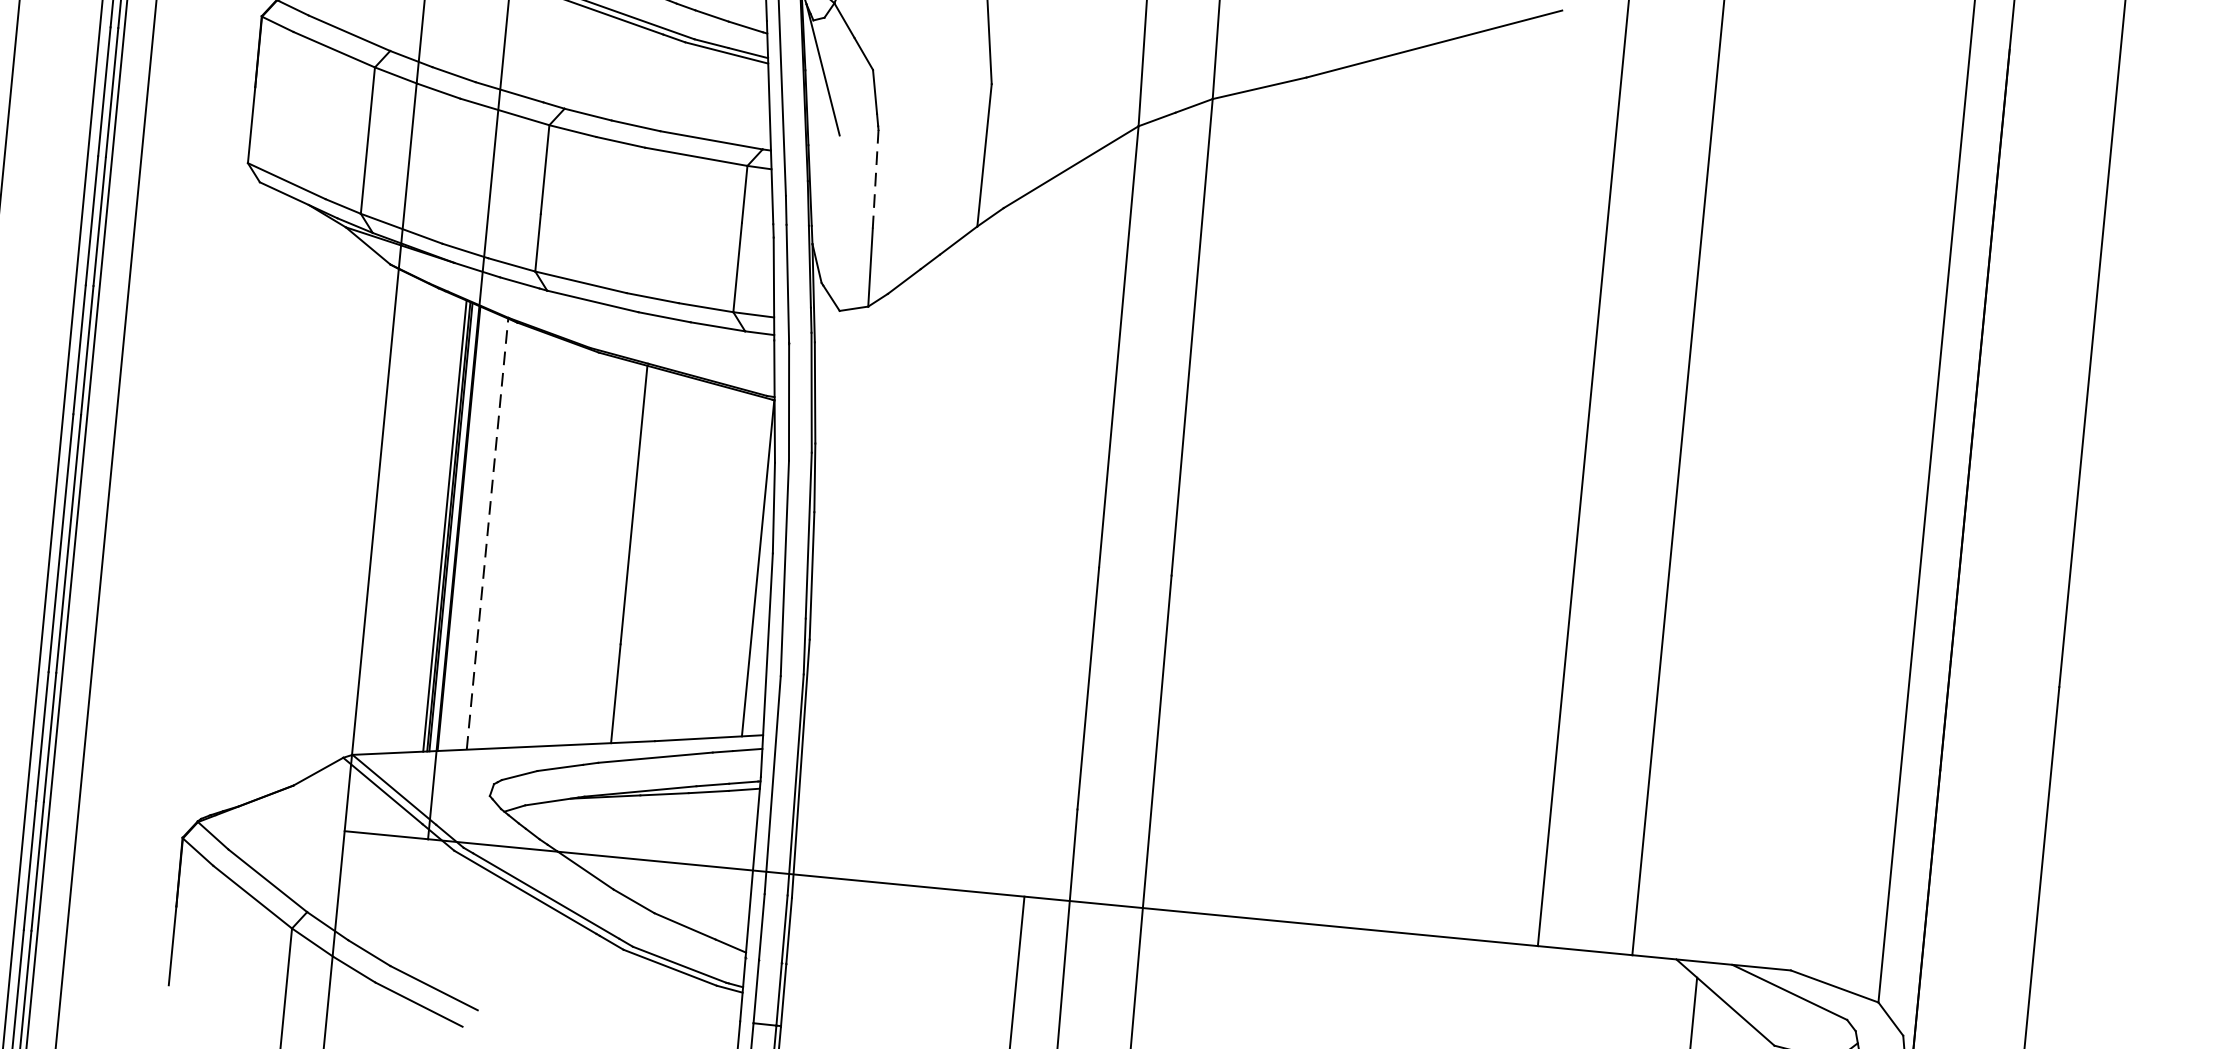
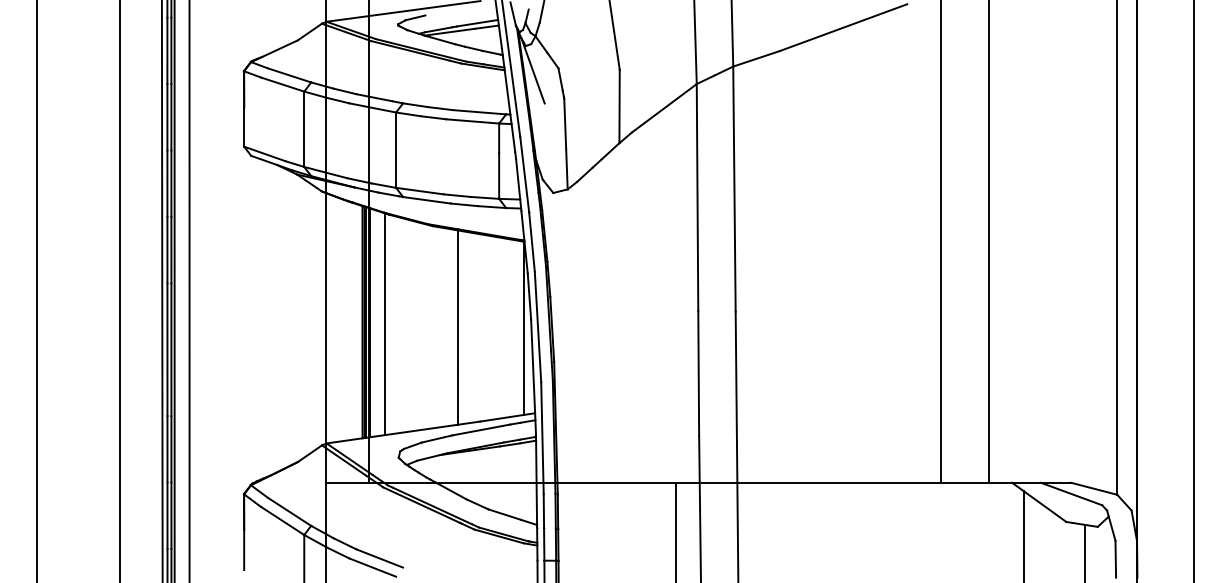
line: (876, 180) -> (565, 124), dashed -> solid
line: (487, 534) -> (384, 324), dashed -> solid

